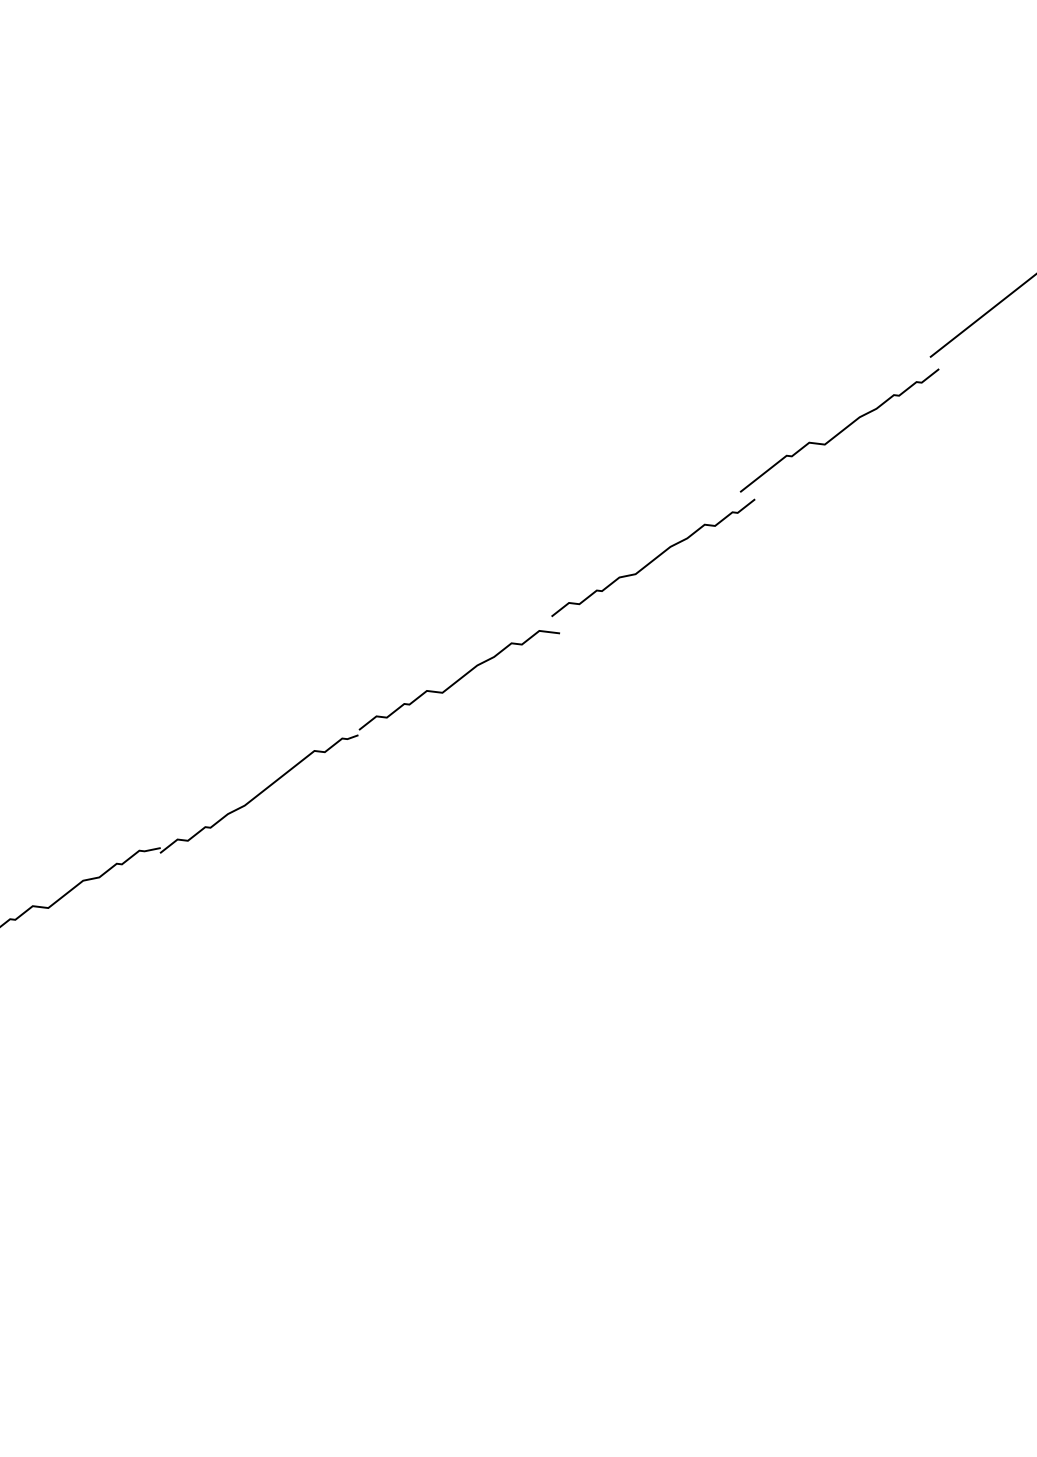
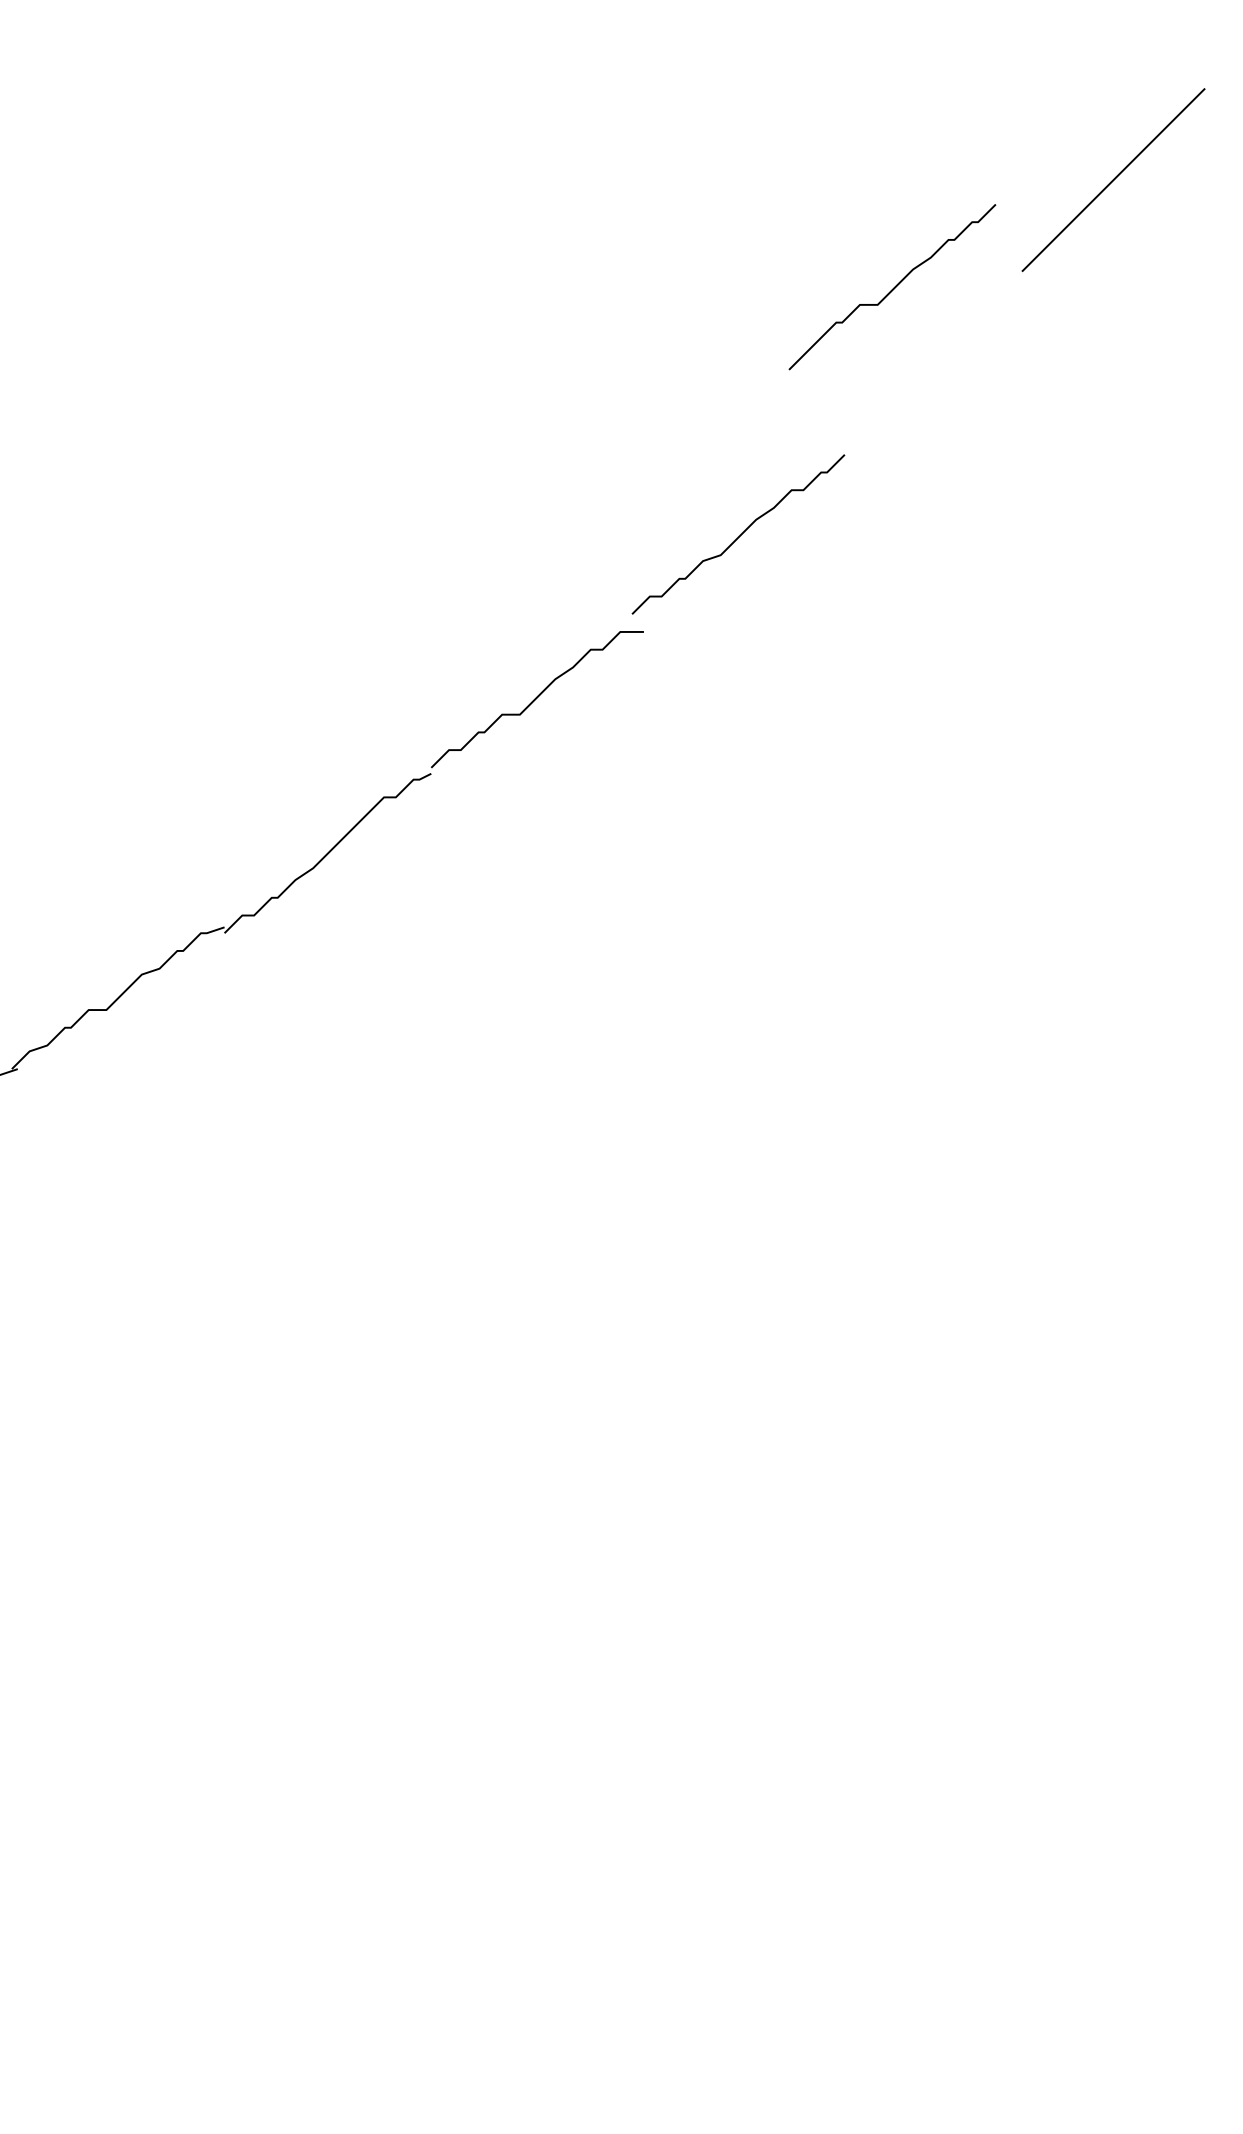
curve: (840, 431) -> (893, 287), moved

